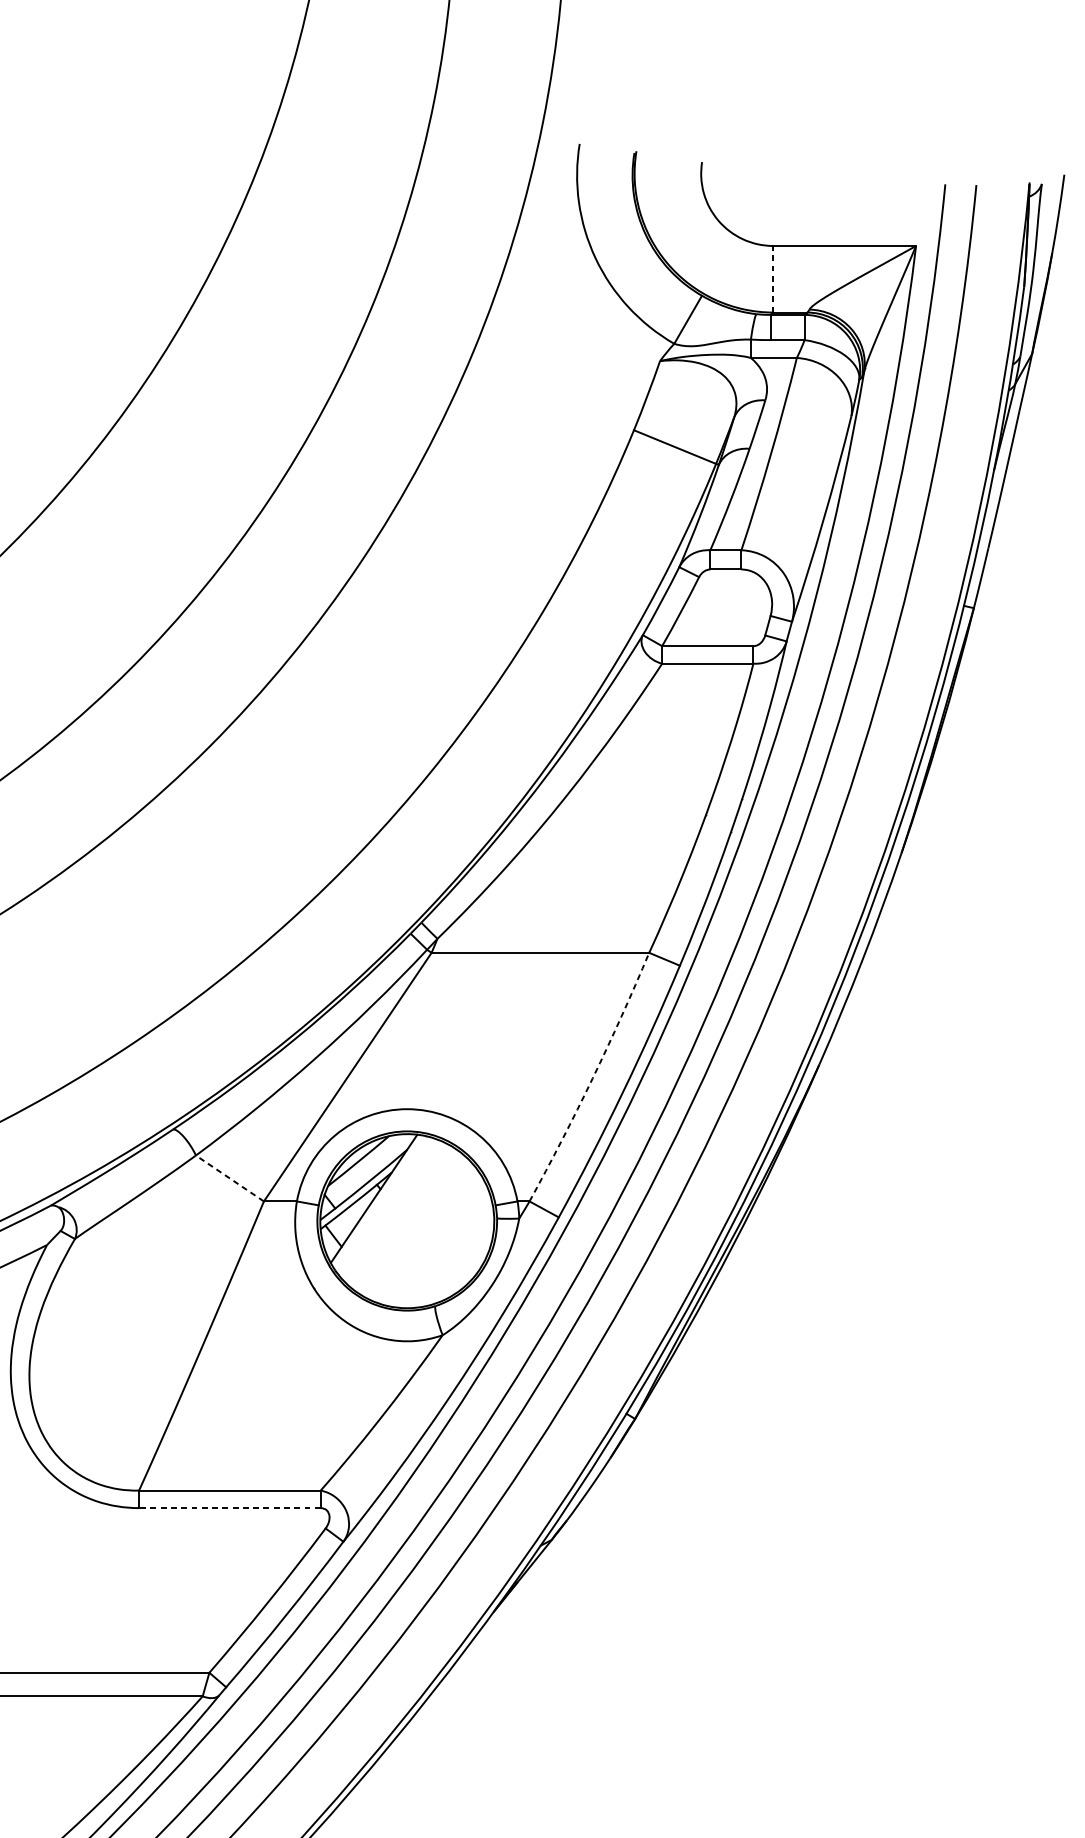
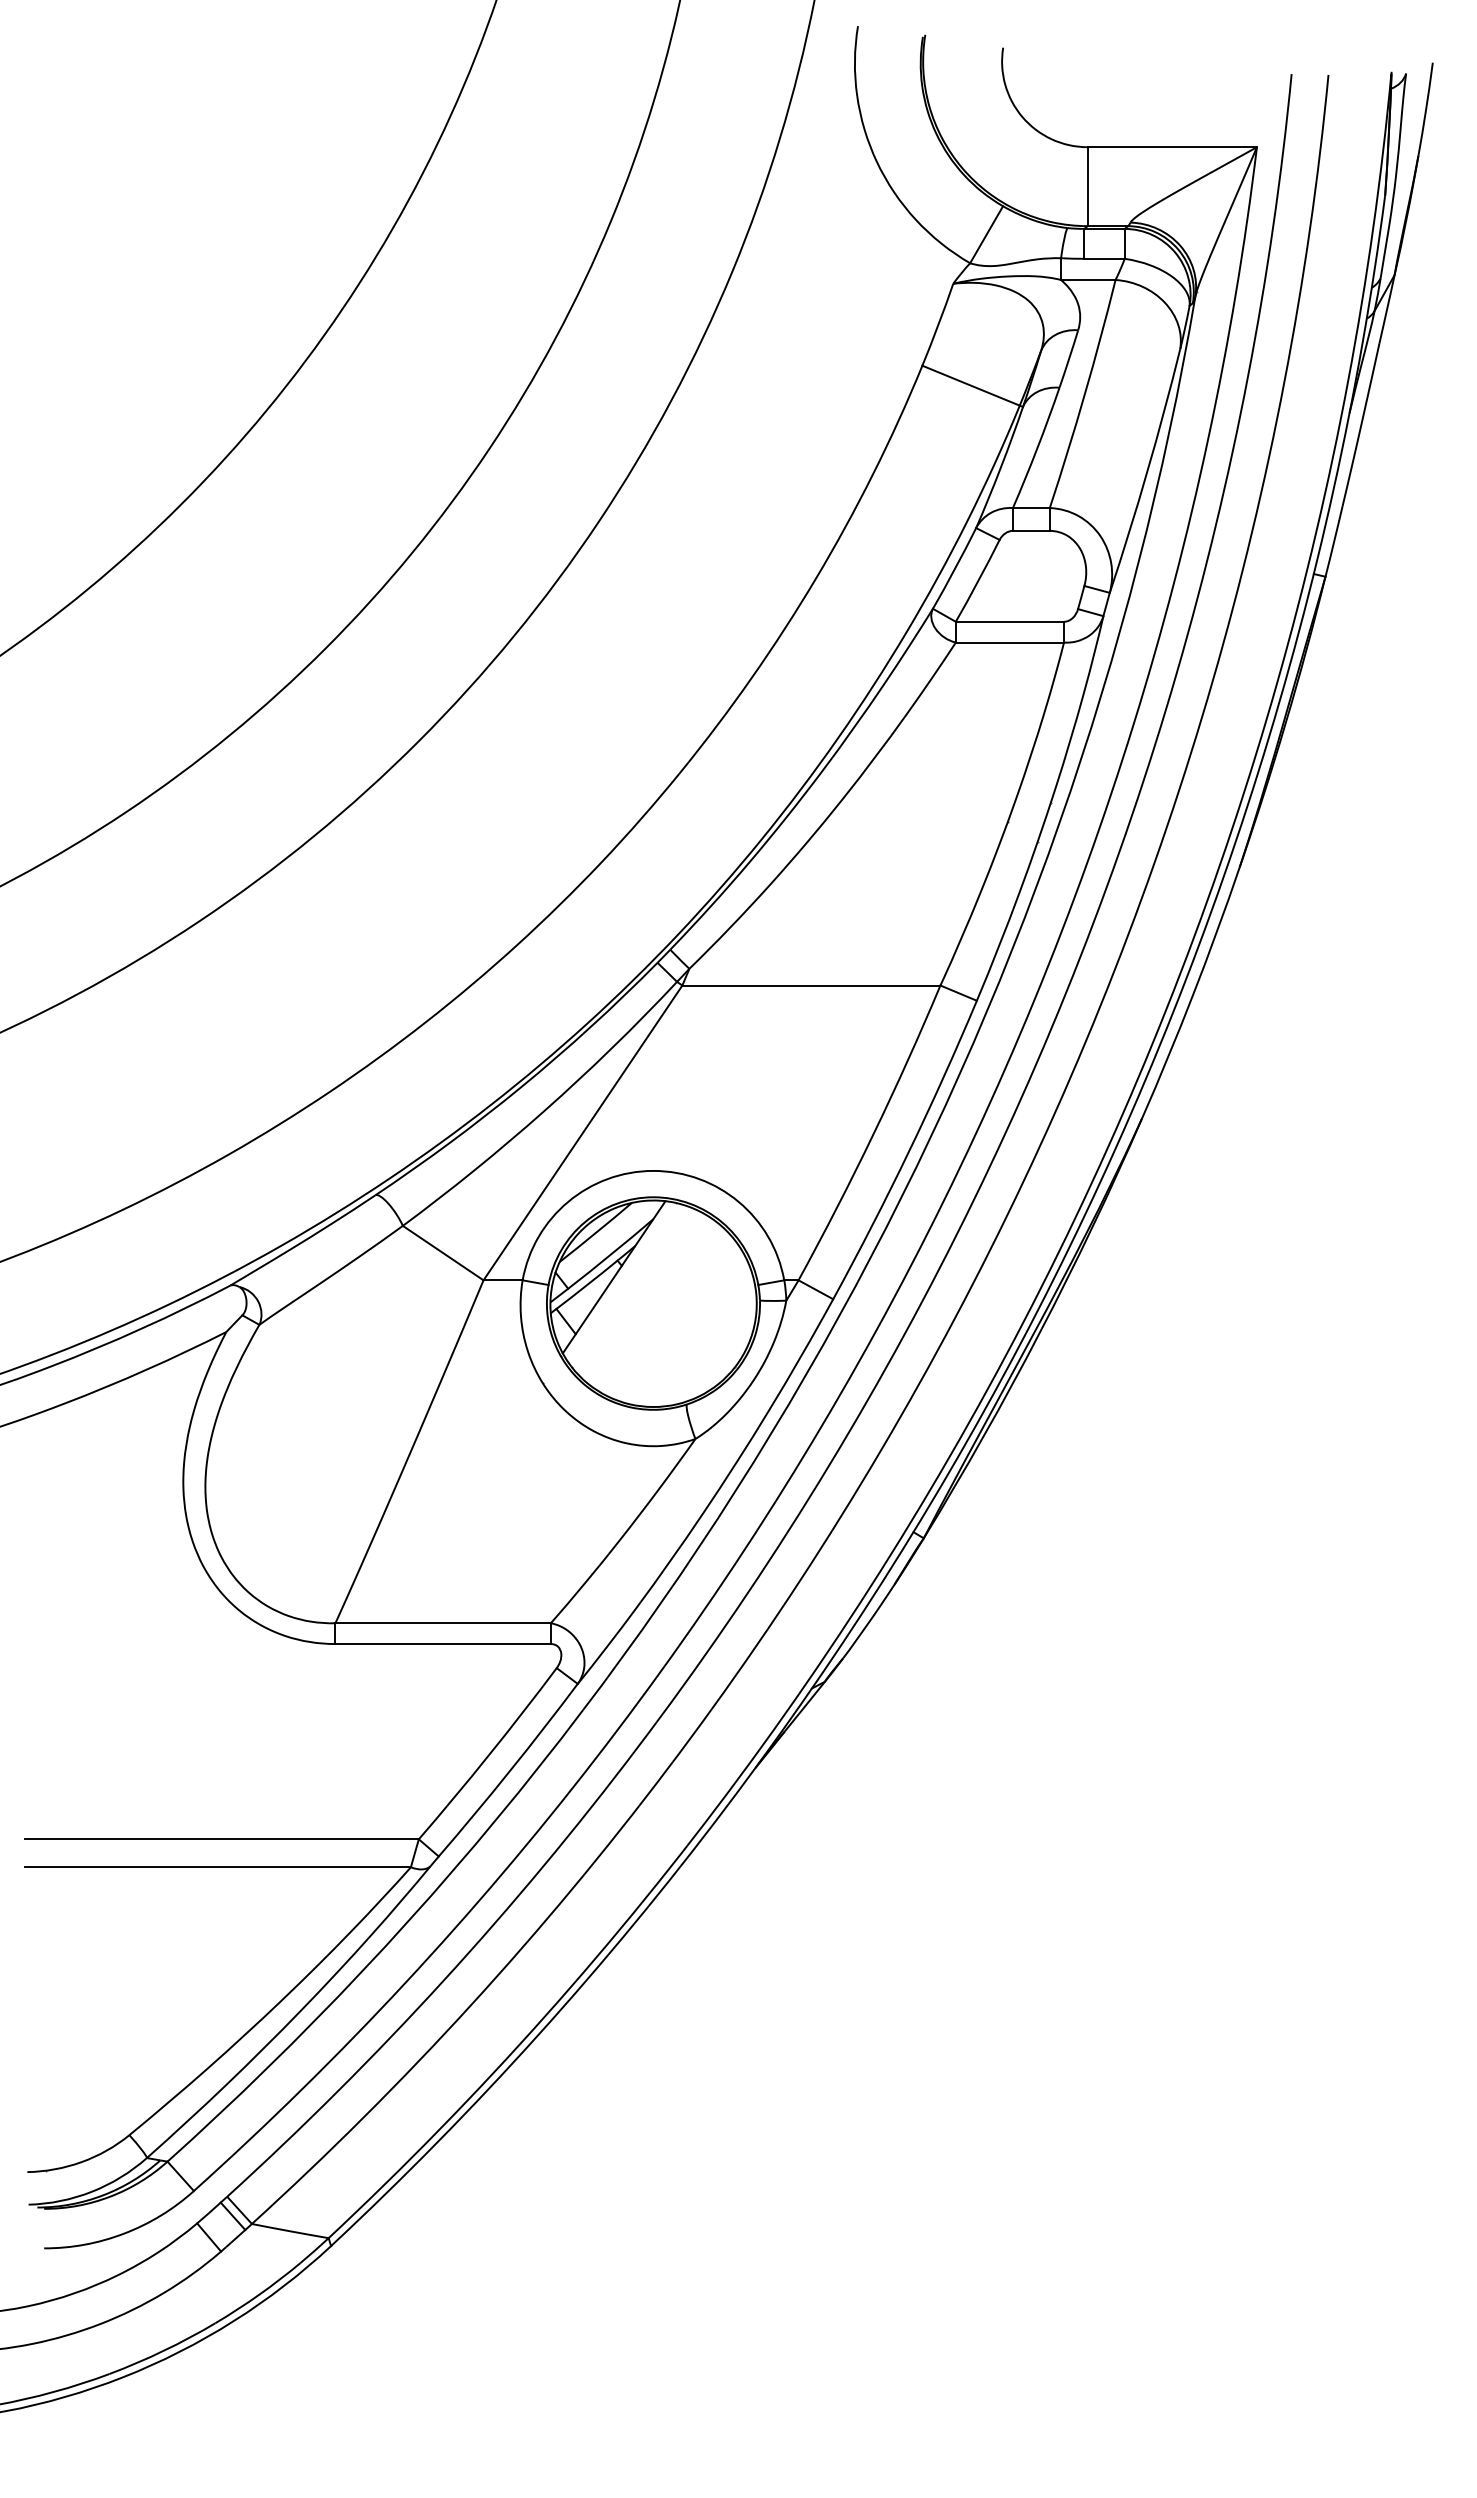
line: (773, 279) -> (1087, 186), dashed -> solid
arc: (592, 1078) -> (873, 1134), dashed -> solid
line: (230, 1178) -> (443, 1253), dashed -> solid
line: (230, 1508) -> (443, 1644), dashed -> solid

